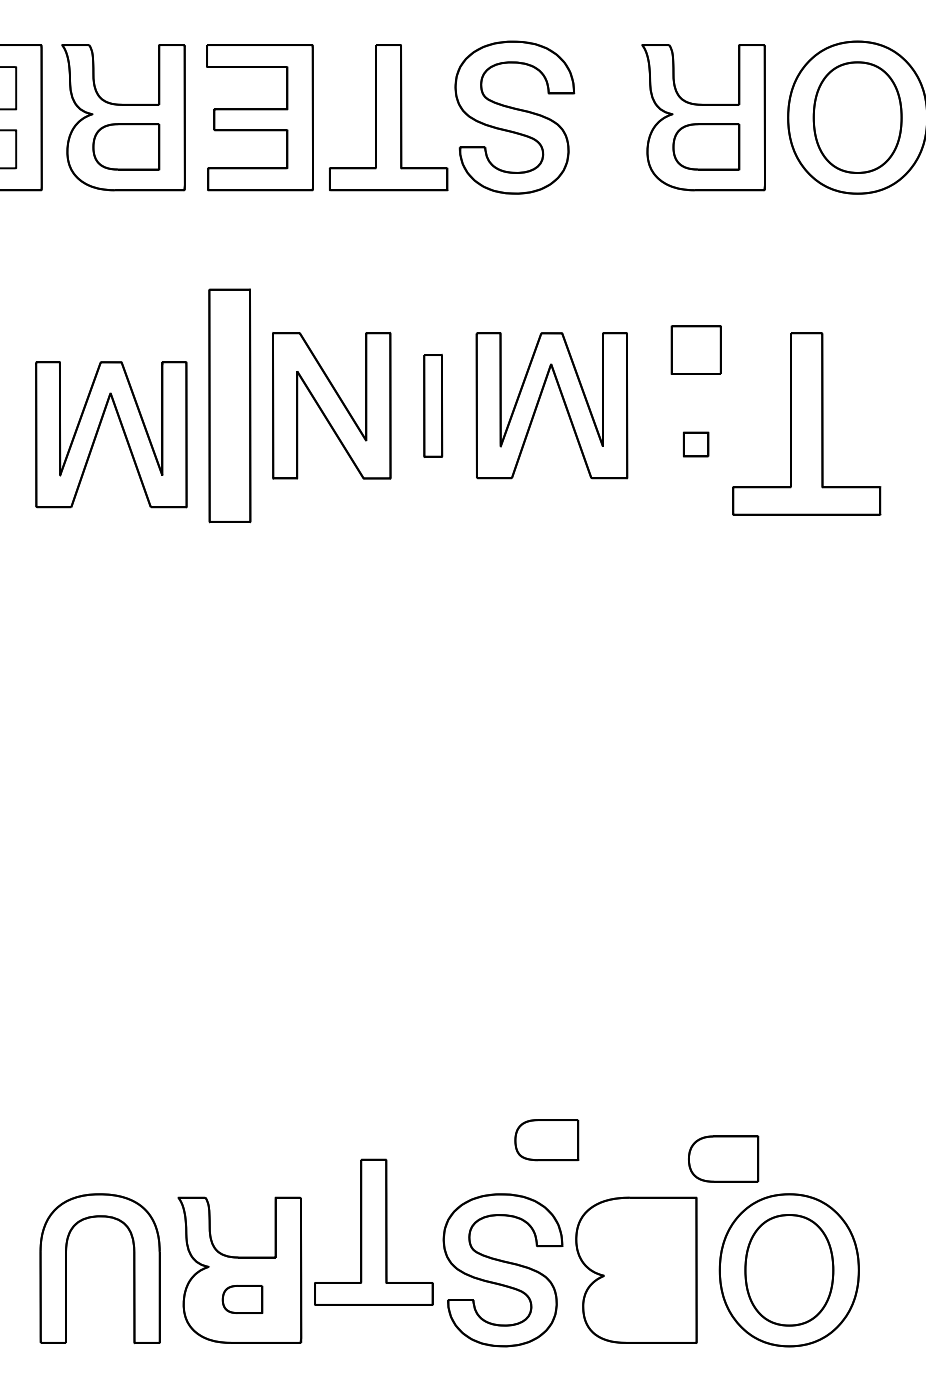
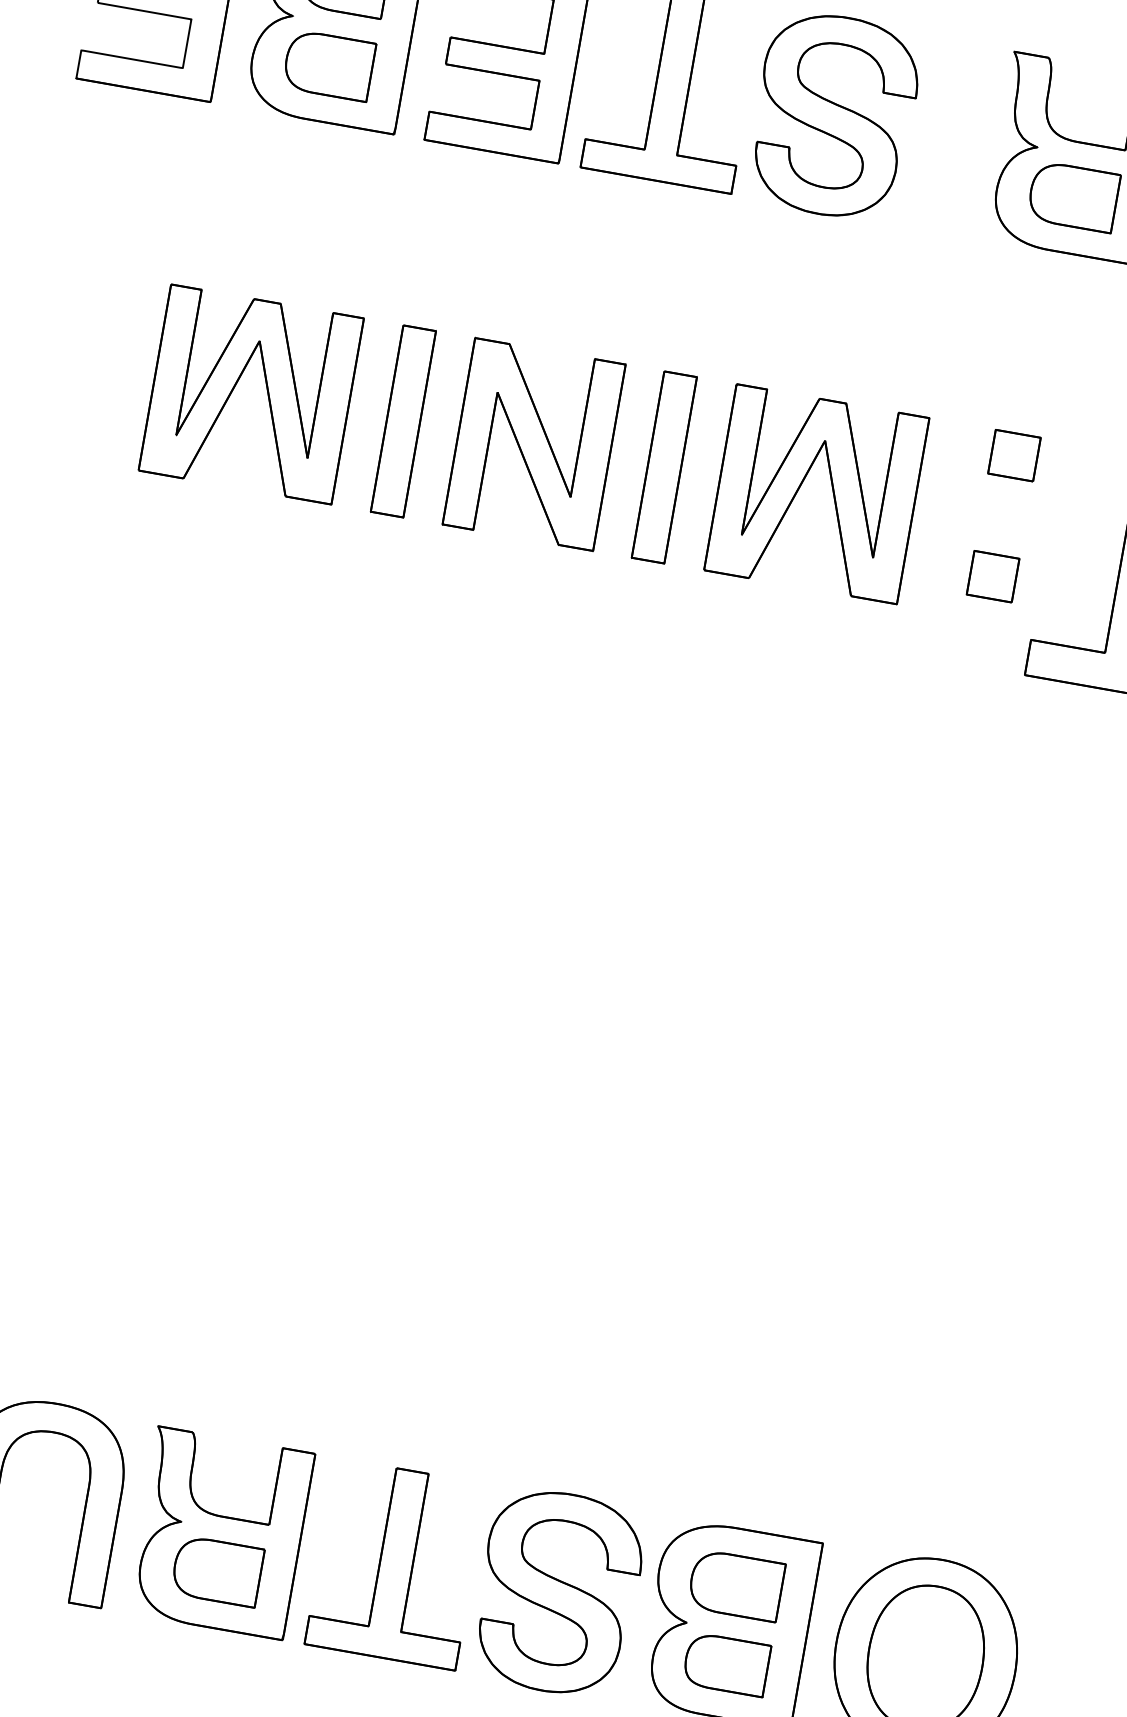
part: (695, 350) -> (1013, 455), size x0.71
part: (229, 405) -> (402, 420), size x0.62
part: (432, 405) -> (663, 466), size x1.43
part: (122, 430) -> (266, 391), moved
part: (695, 444) -> (992, 576), size x1.43
part: (546, 1140) -> (726, 1665), moved
part: (723, 1158) -> (736, 1584), moved
part: (373, 1231) -> (396, 1563), moved
part: (242, 1299) -> (217, 1571), size x1.67

